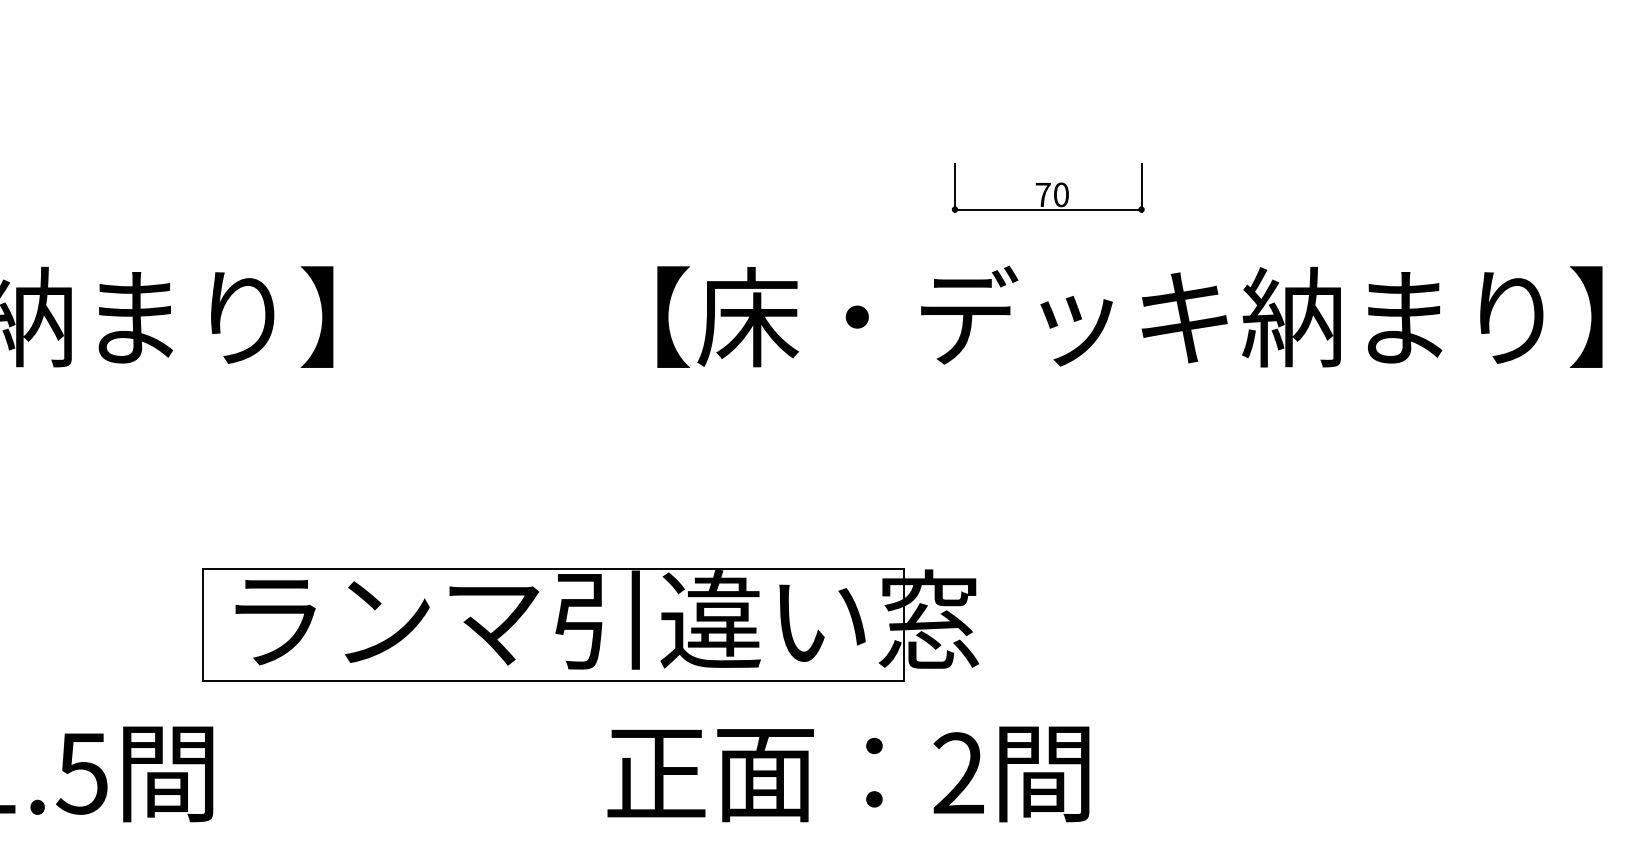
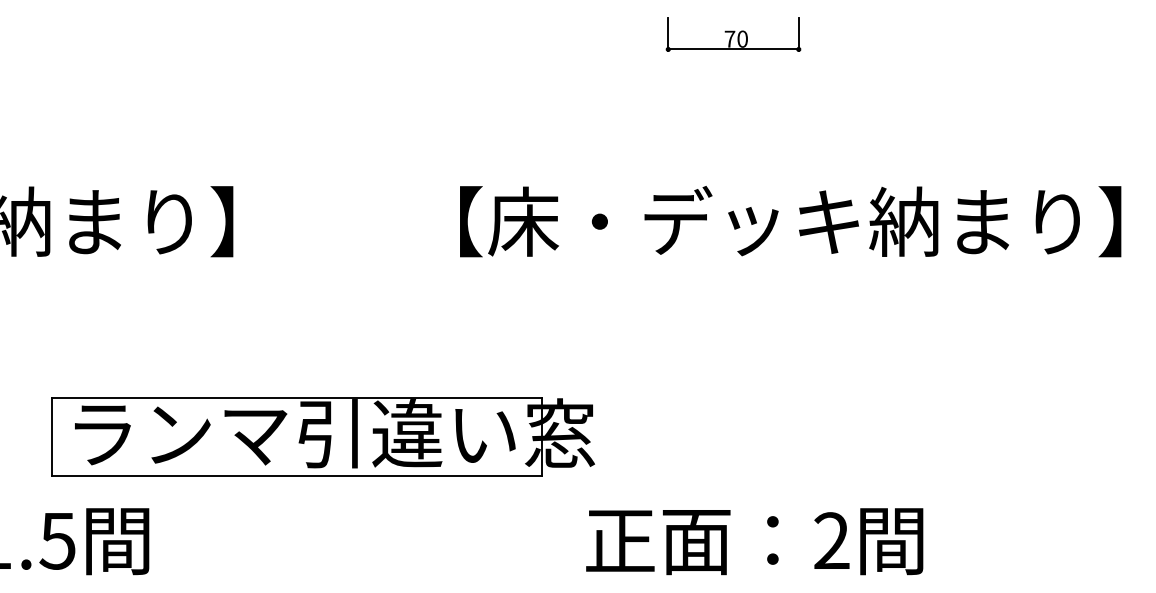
part: (1048, 188) -> (733, 34), moved
part: (589, 624) -> (322, 436), moved
text: (848, 774) -> (754, 541), moved

